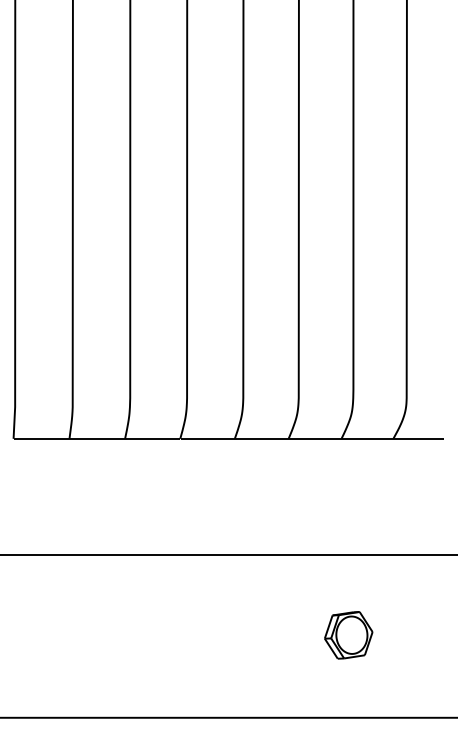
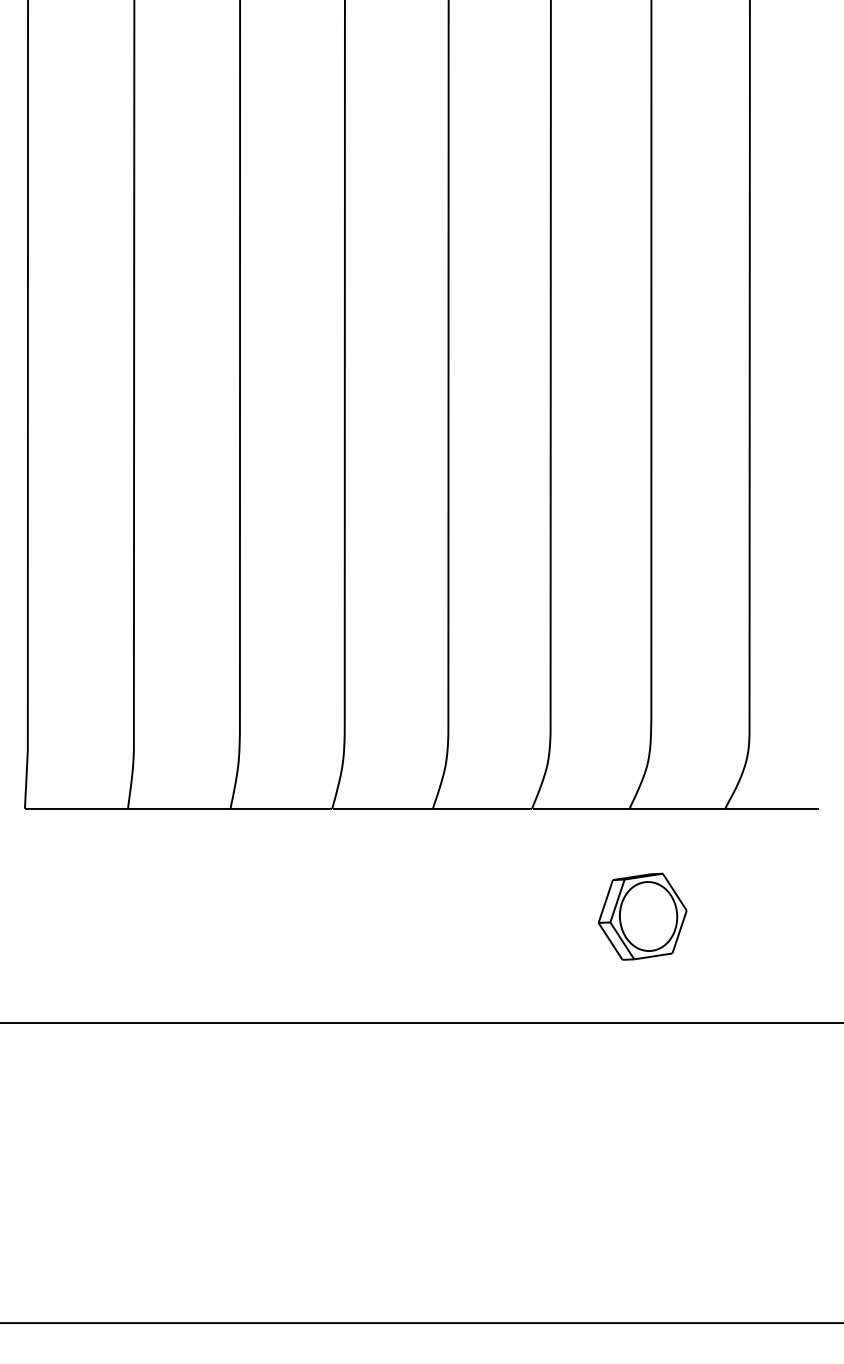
part: (348, 635) -> (642, 917), moved

